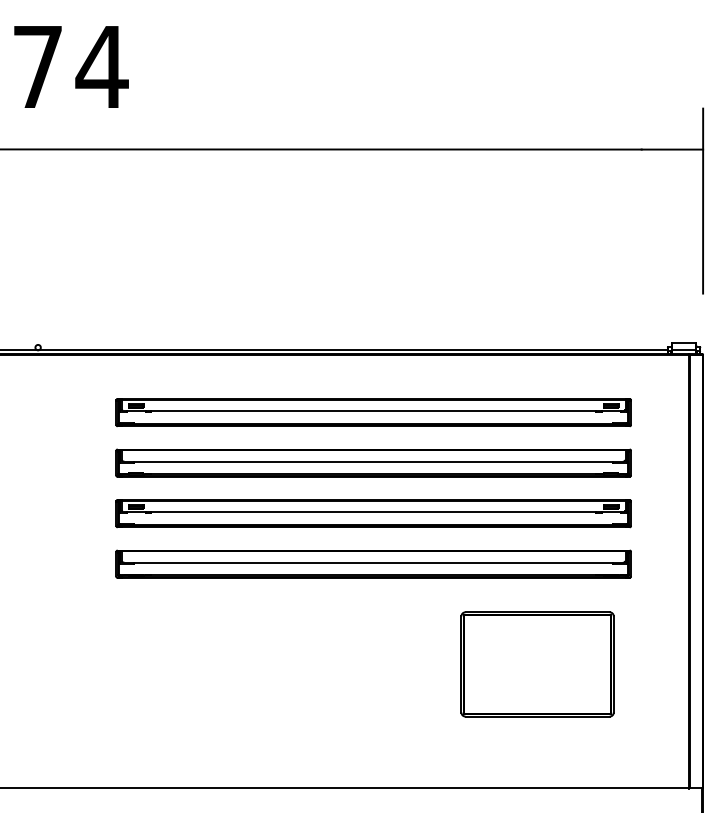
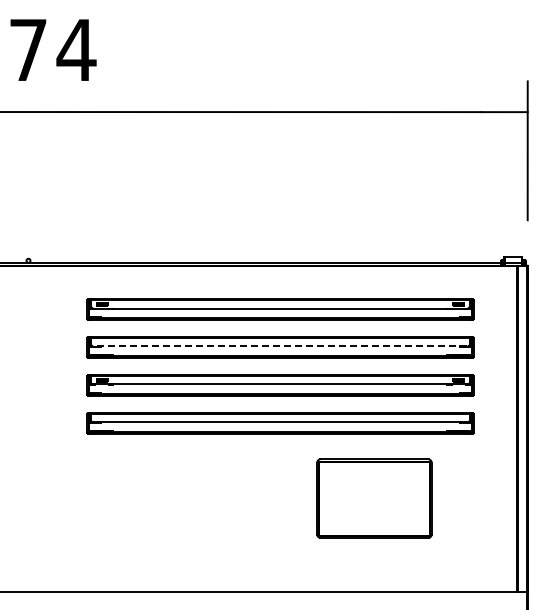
line: (372, 461) -> (279, 346), solid -> dashed
part: (537, 664) -> (374, 498), moved

